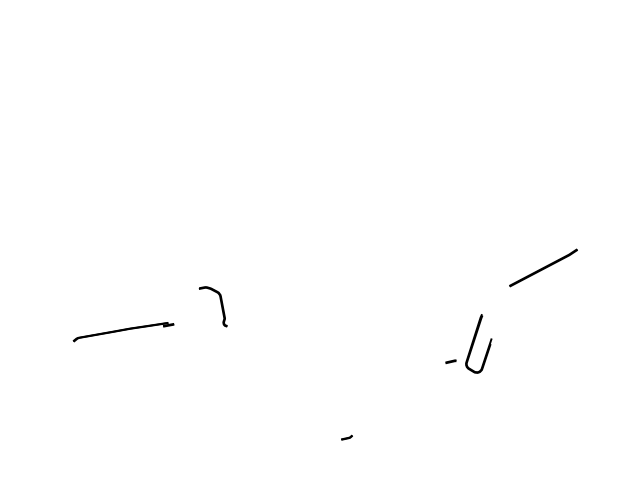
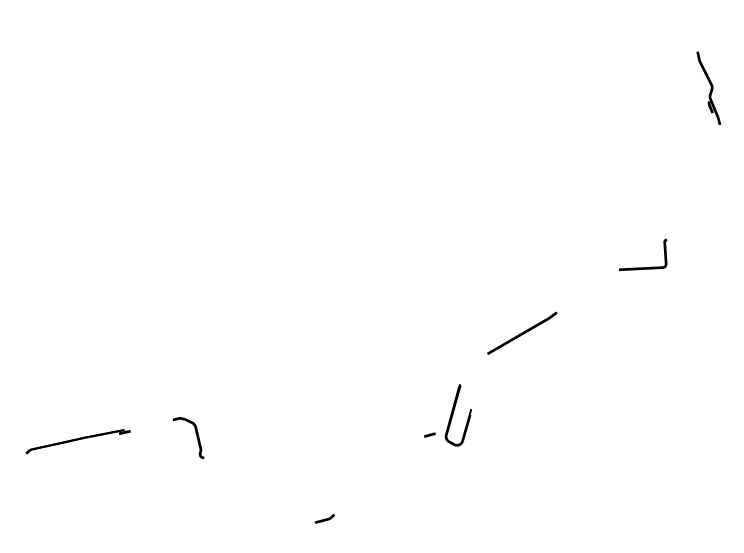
part: (220, 306) -> (196, 437), moved
part: (122, 332) -> (77, 441), moved
part: (346, 437) -> (324, 518), size x1.67

